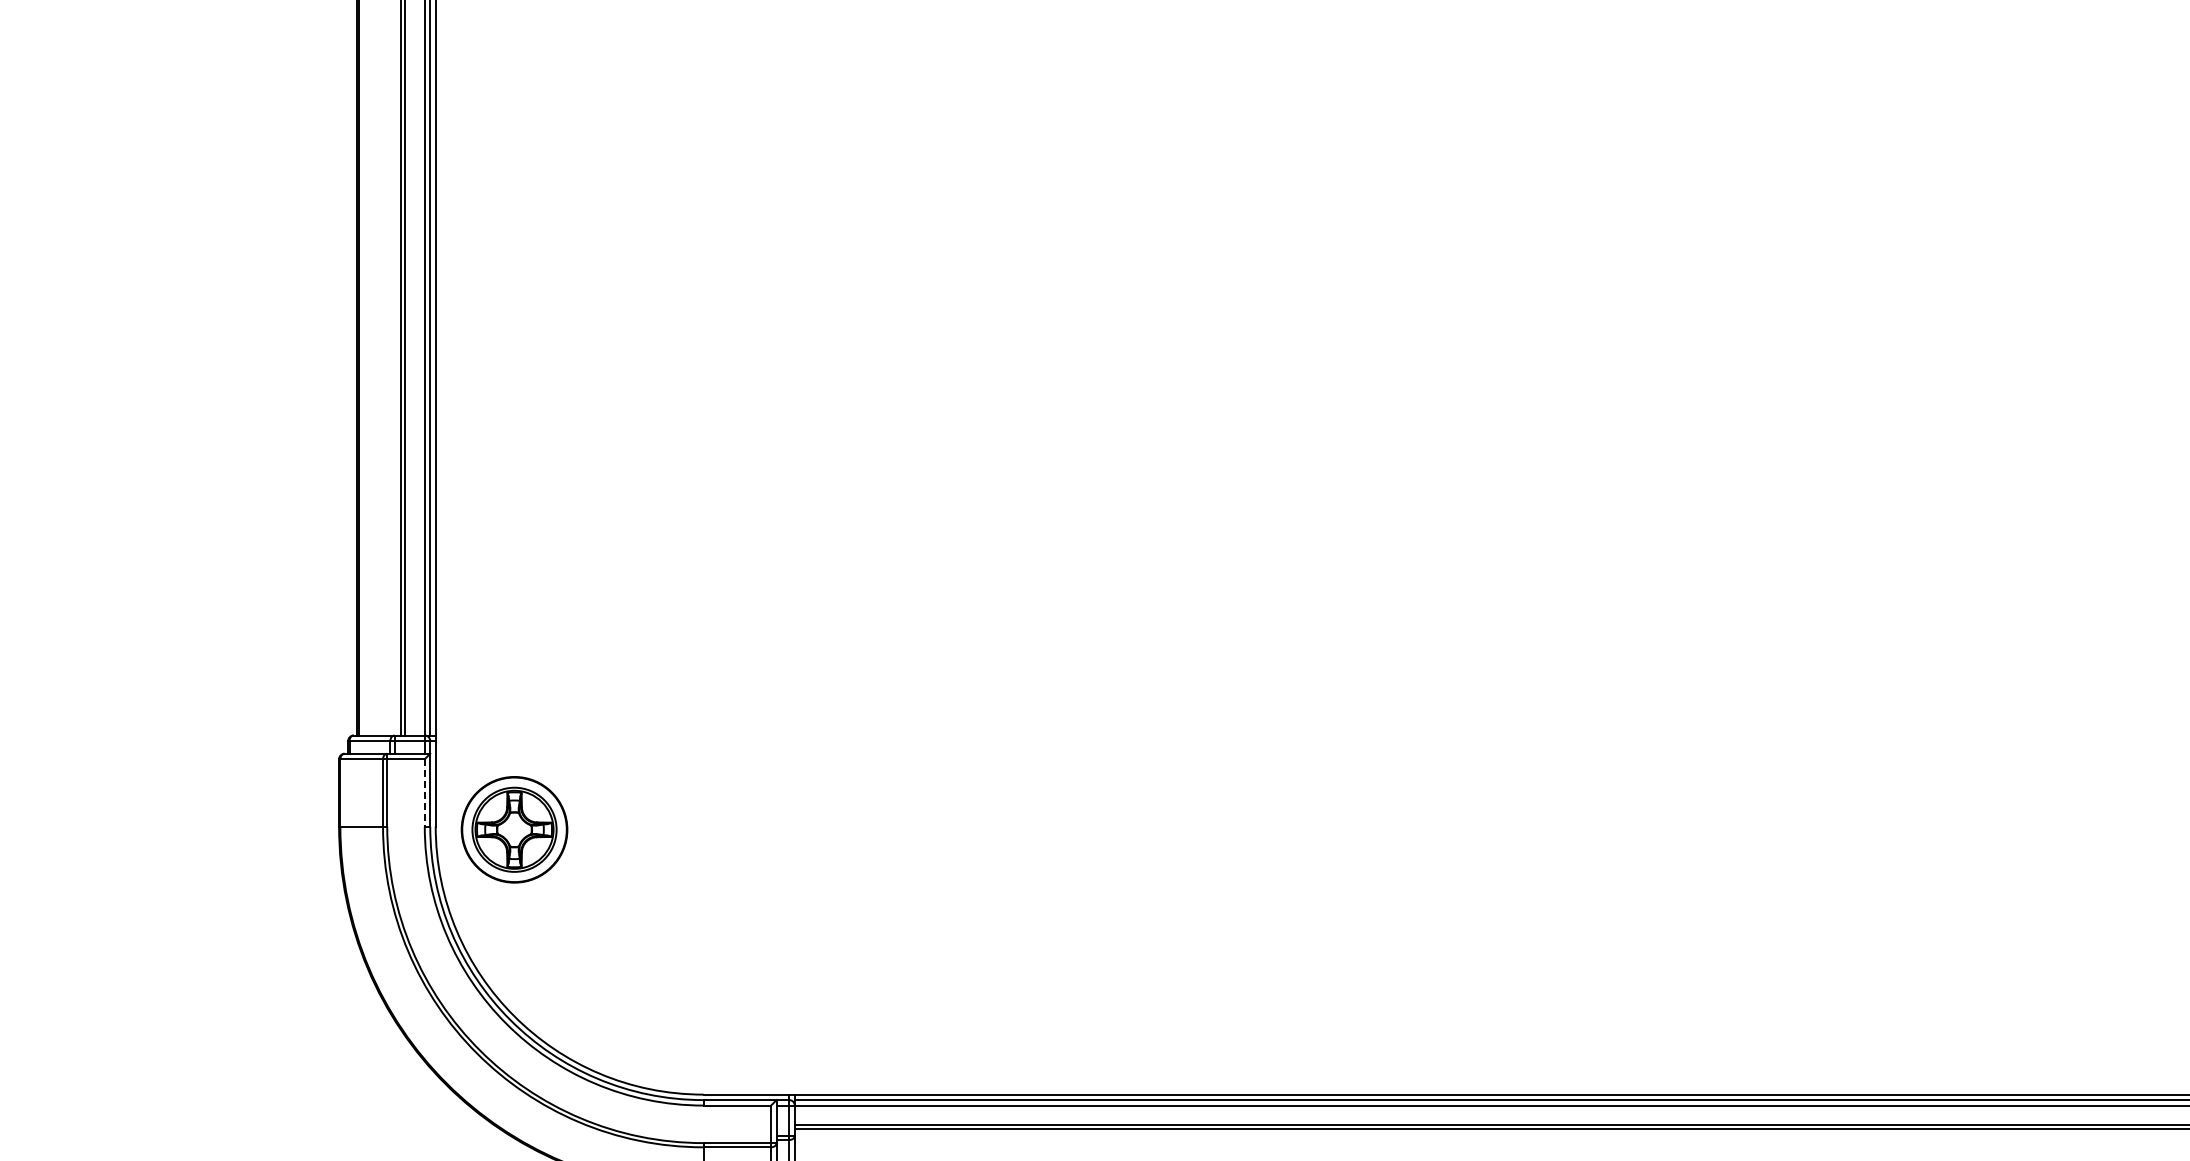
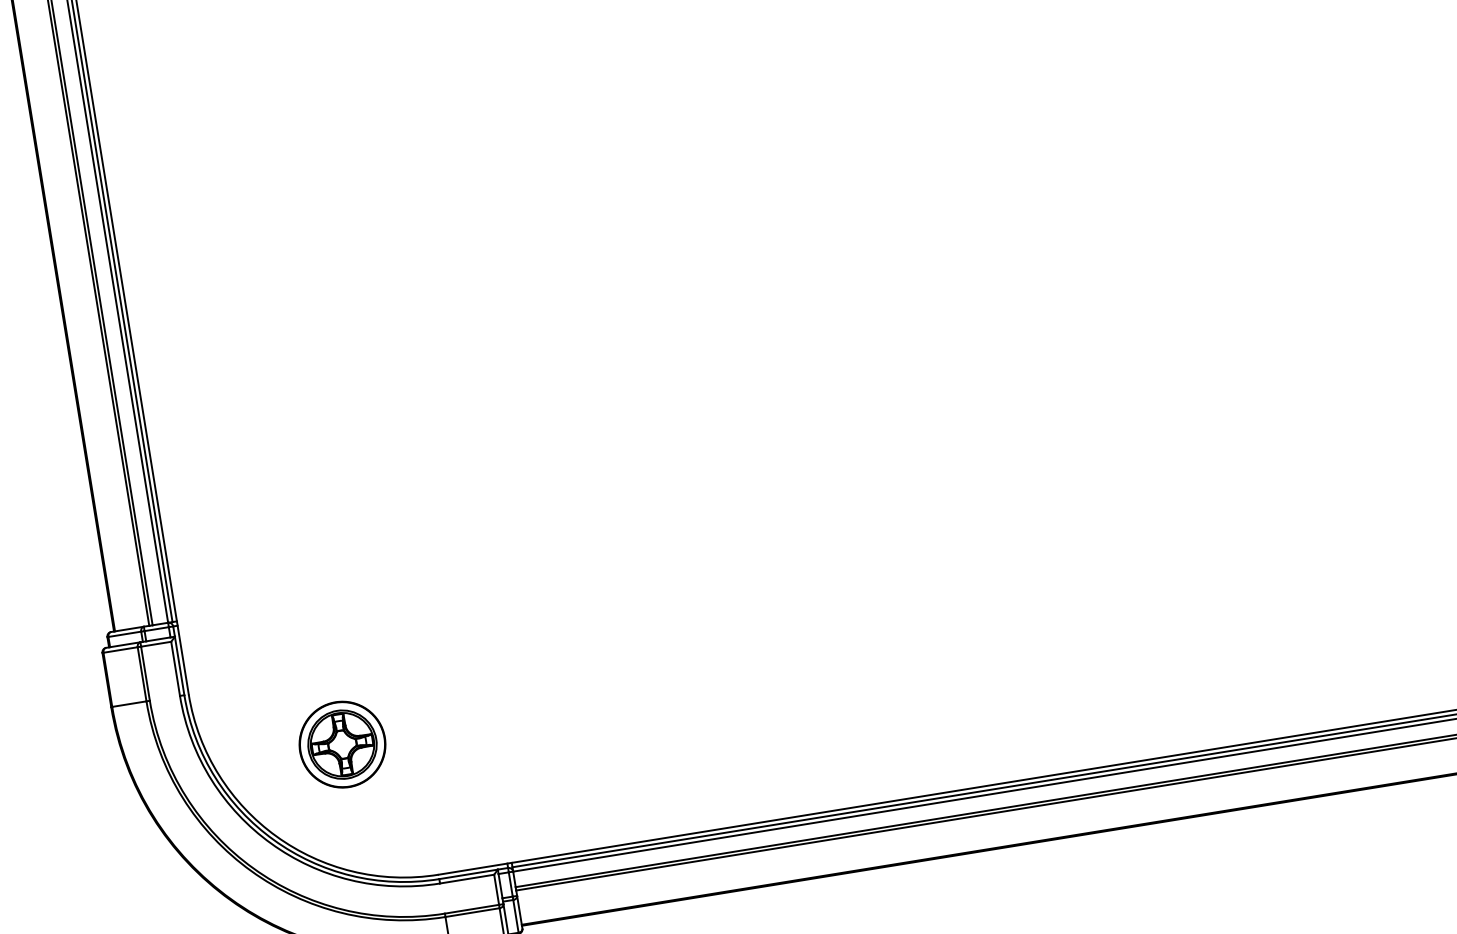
line: (424, 792) -> (175, 668), dashed -> solid
part: (514, 829) -> (342, 744), moved

